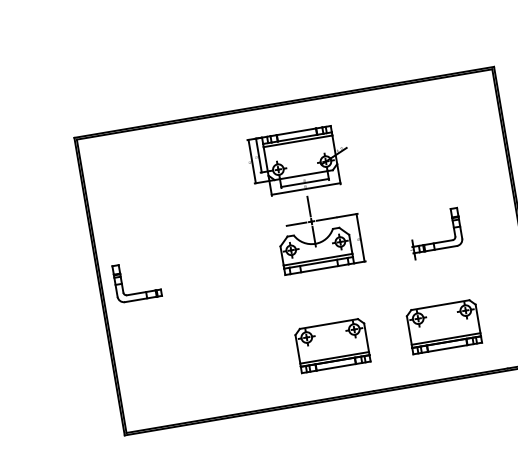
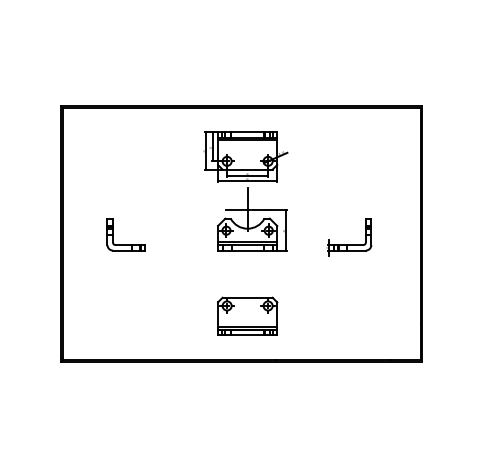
part: (138, 292) -> (125, 244), moved
part: (443, 325) -> (343, 315), removed

